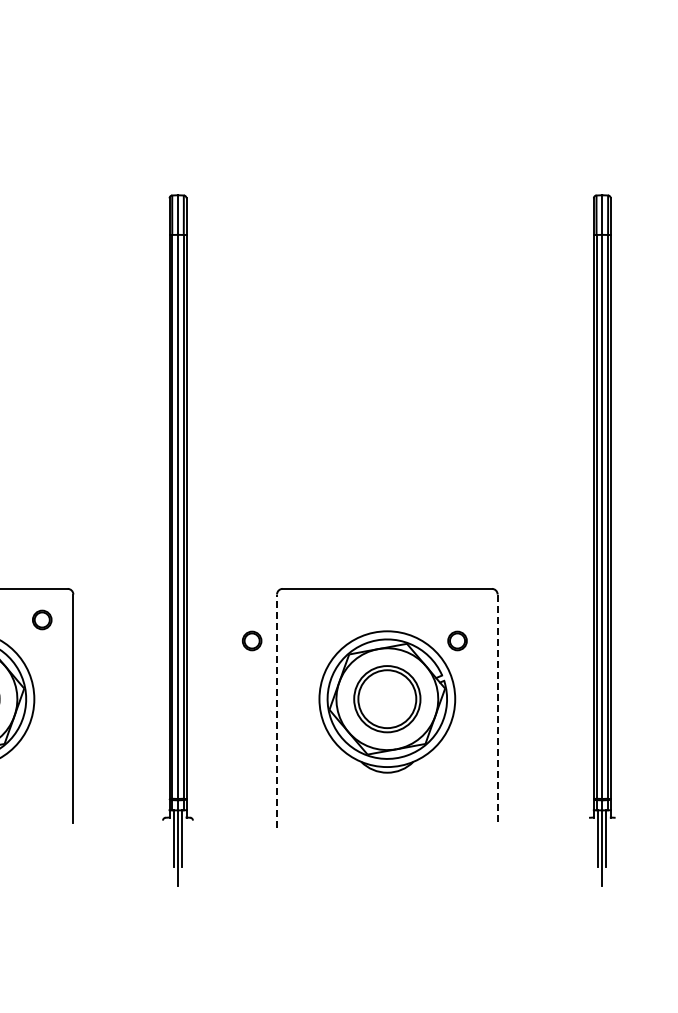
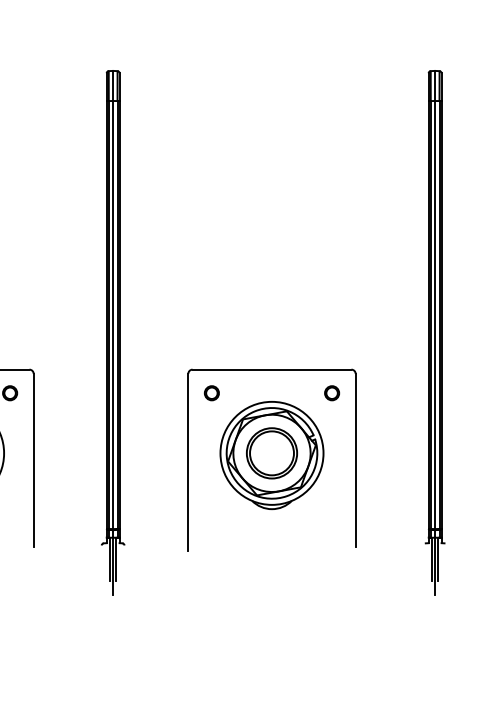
part: (252, 640) -> (212, 392), moved
part: (457, 640) -> (332, 392), moved
line: (497, 708) -> (355, 460), dashed -> solid
line: (277, 711) -> (188, 462), dashed -> solid

